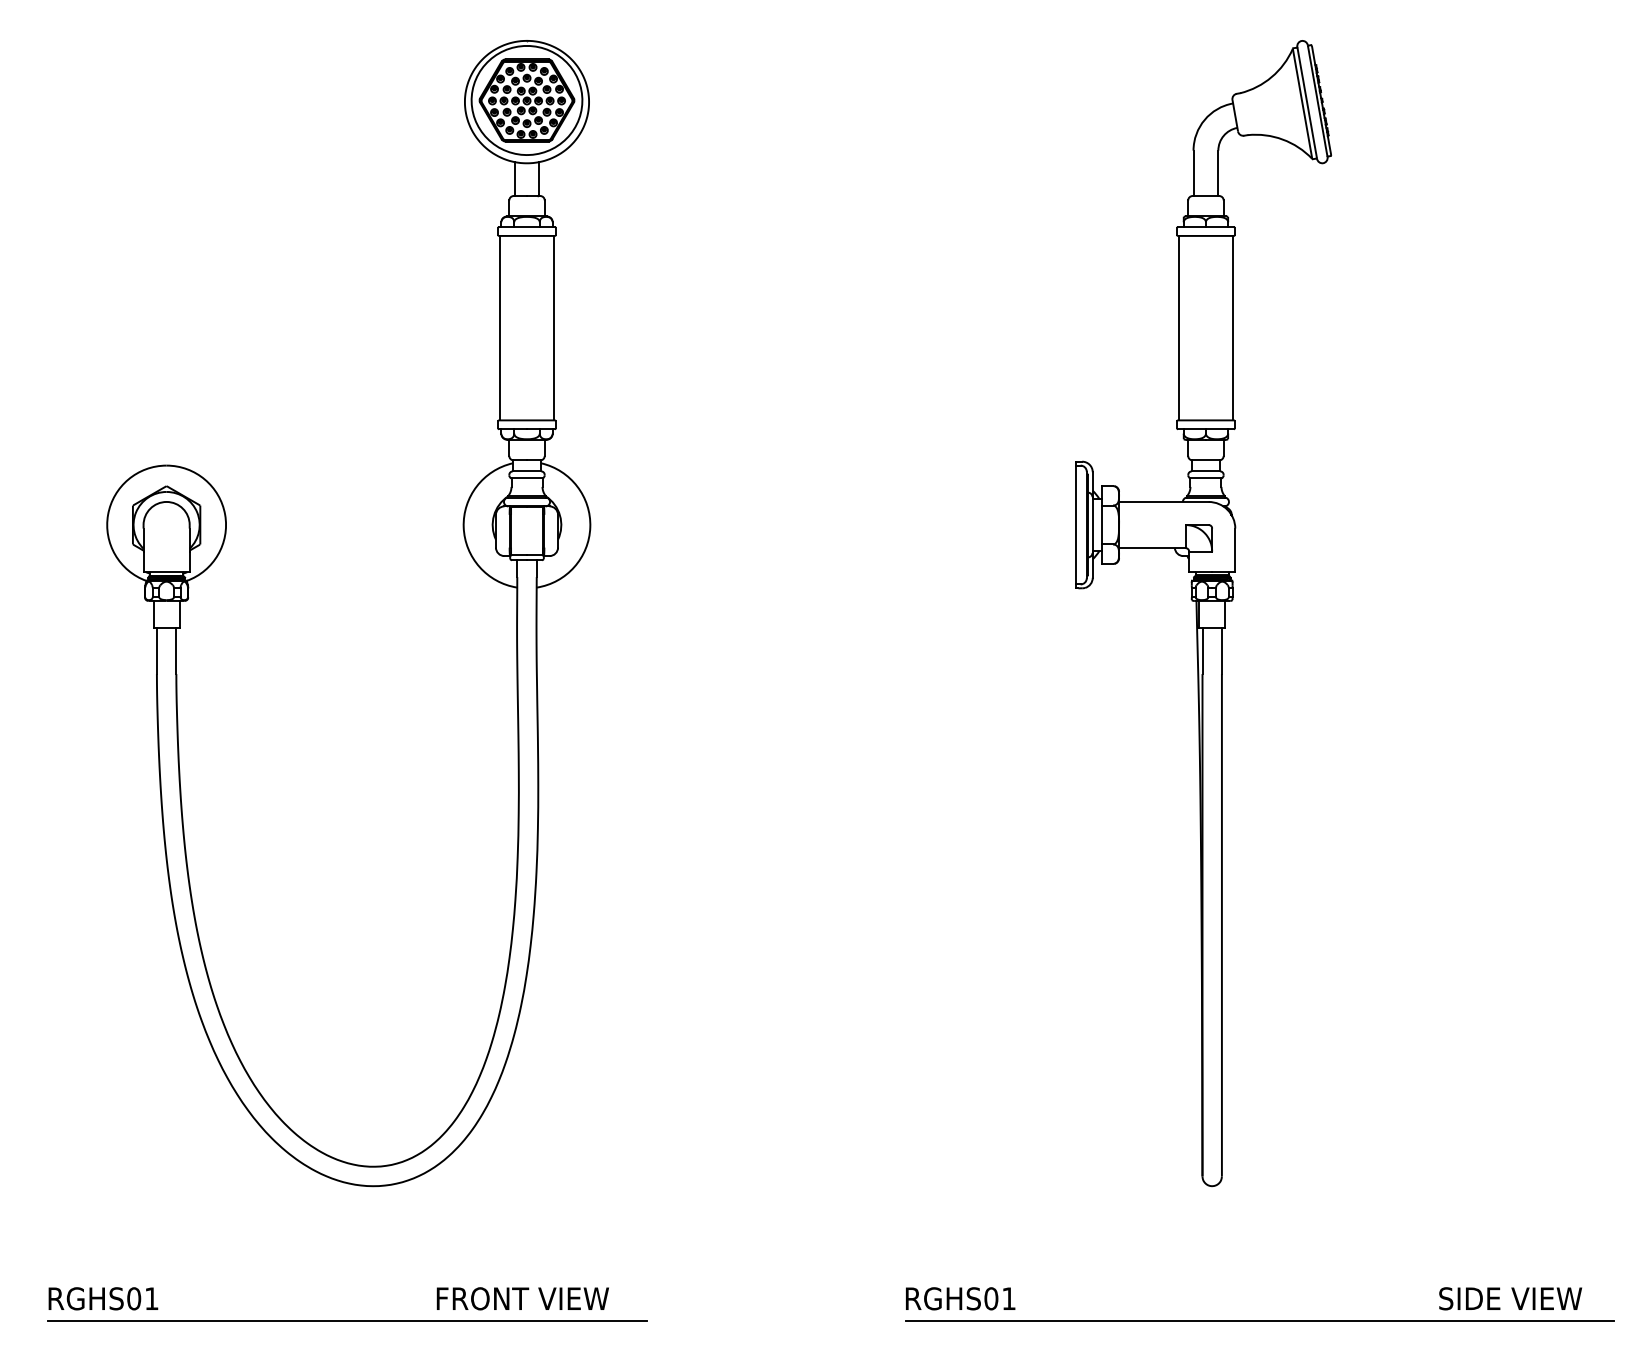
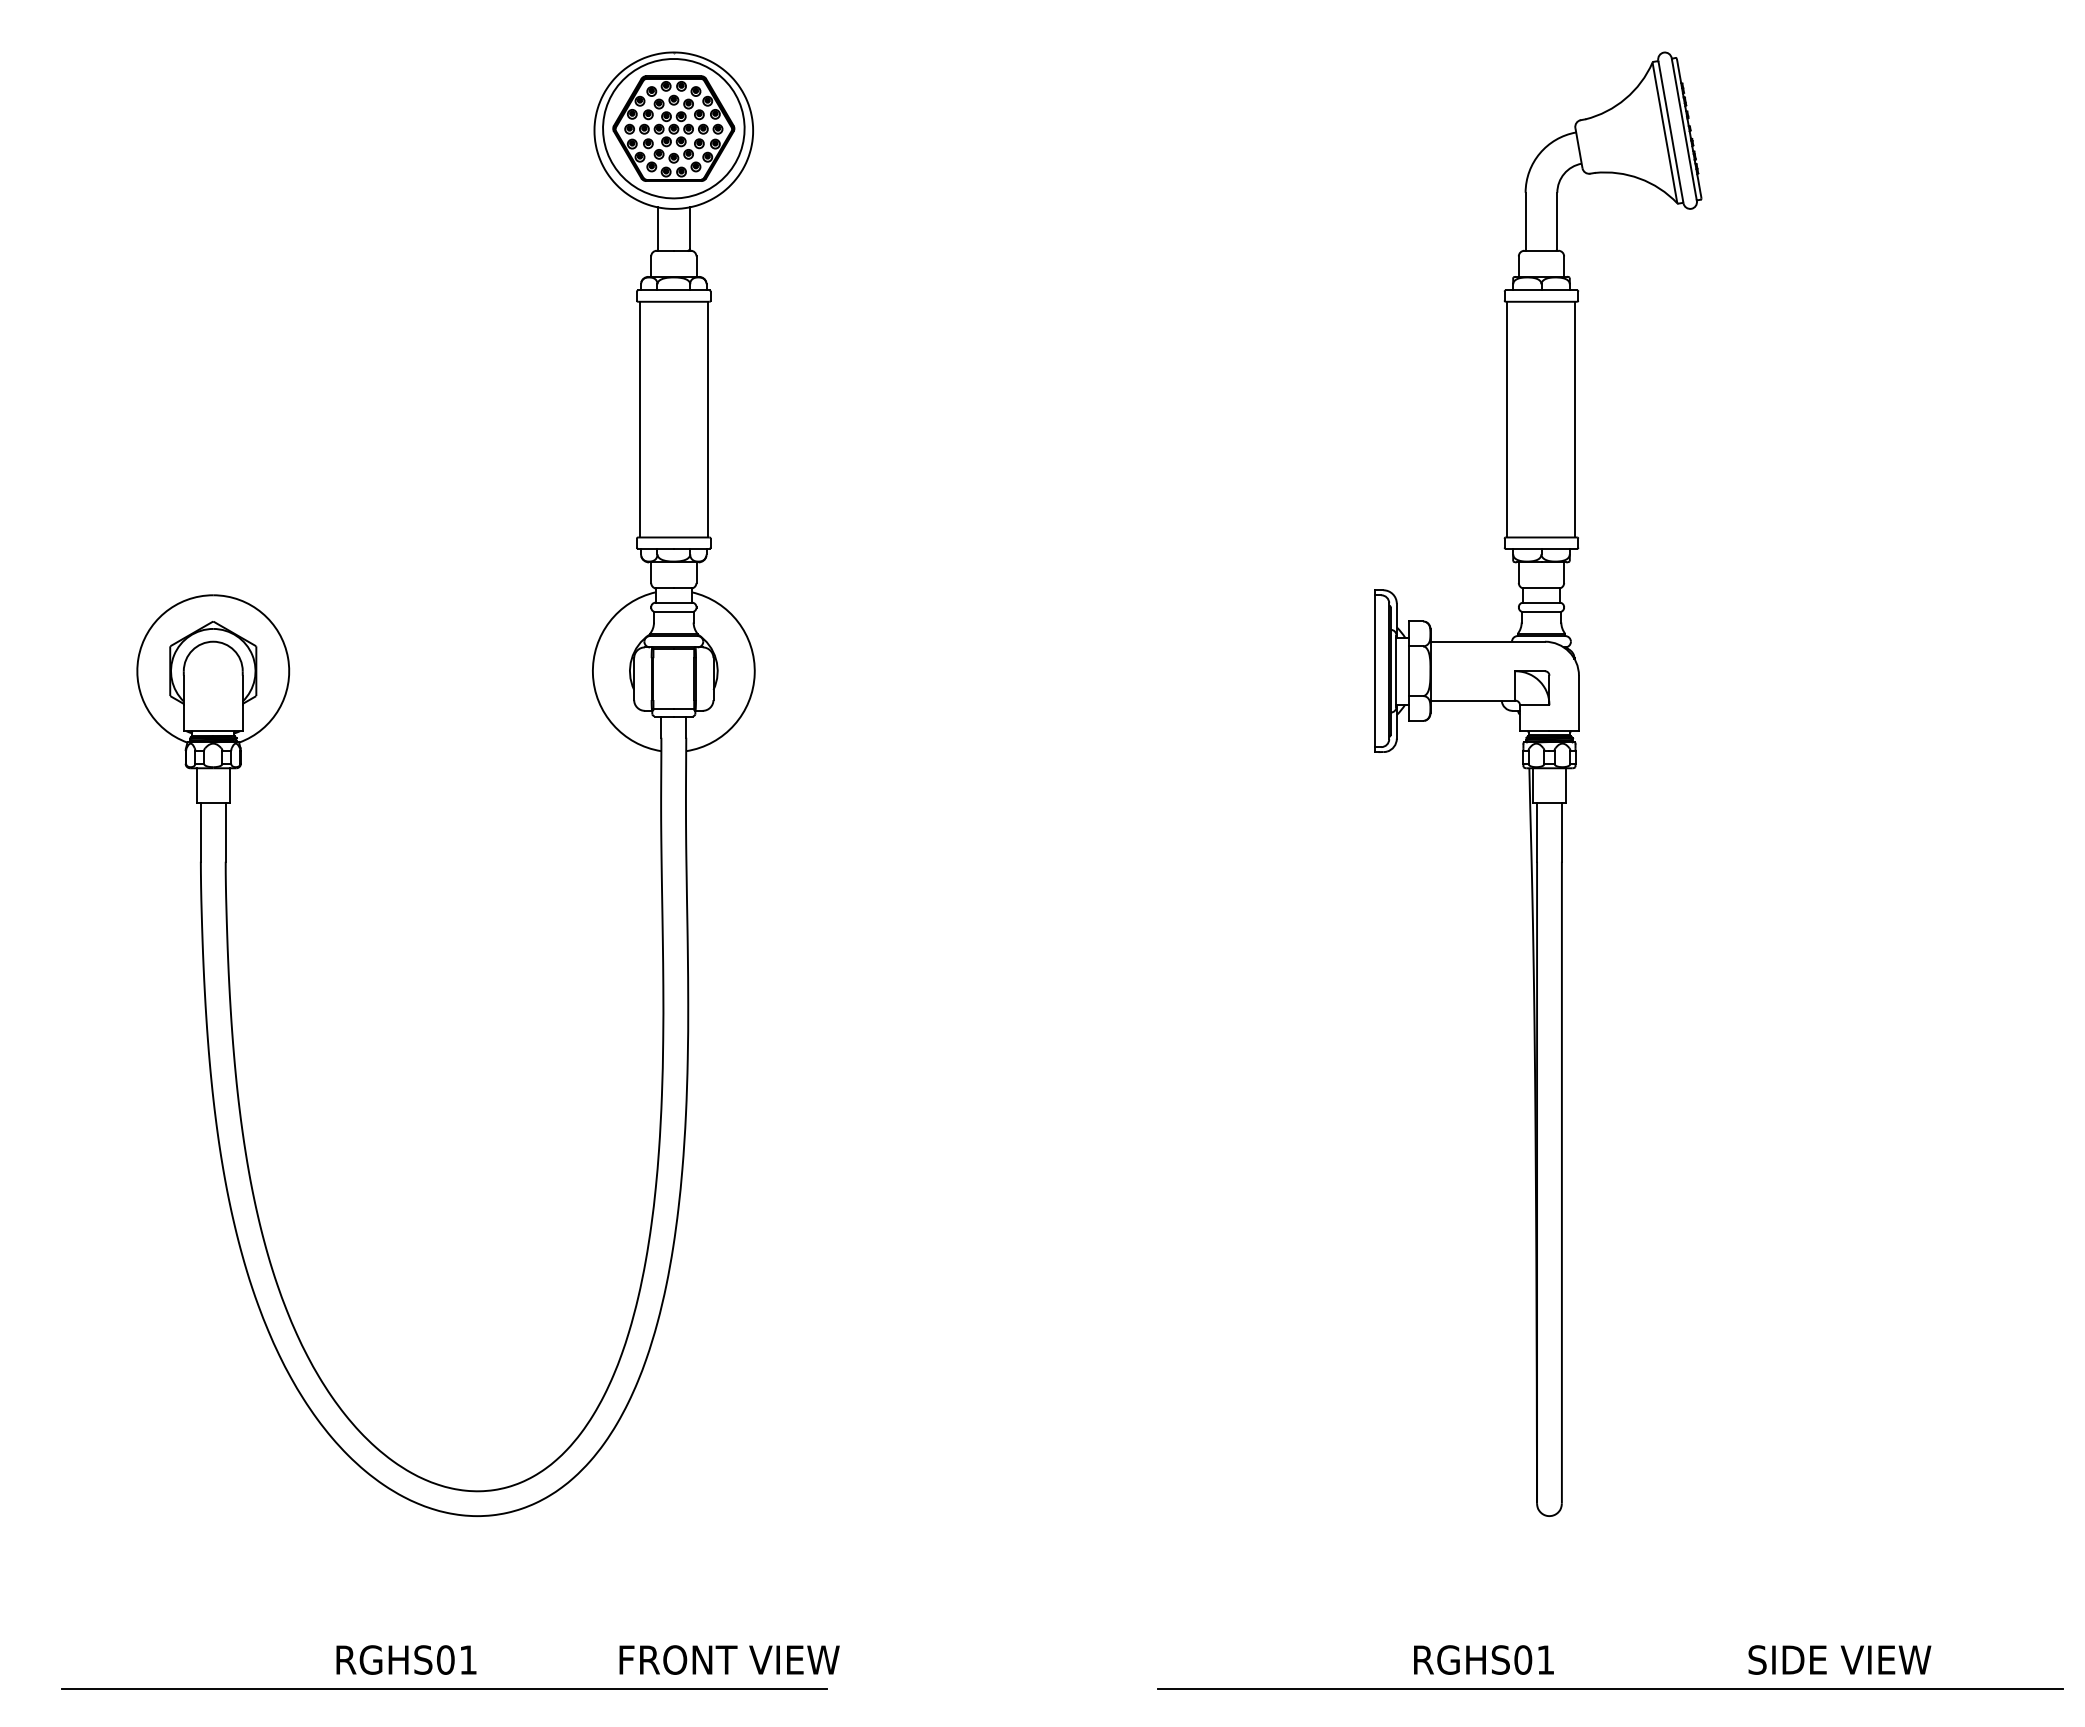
text: (103, 1298) -> (406, 1659), moved
text: (522, 1298) -> (729, 1659), moved
text: (960, 1298) -> (1483, 1659), moved
text: (1510, 1298) -> (1839, 1659), moved

